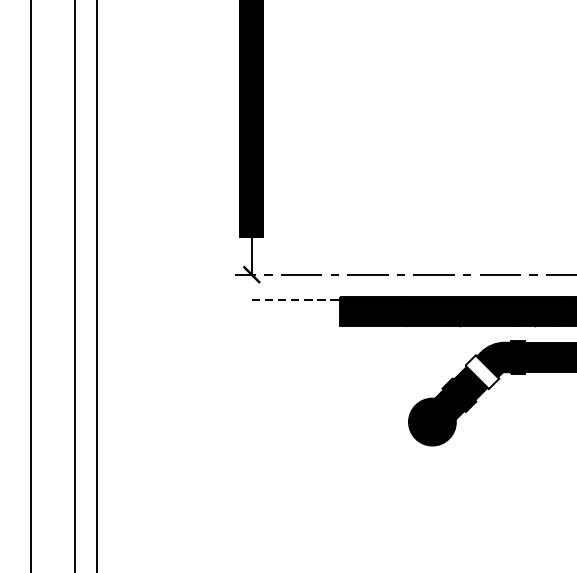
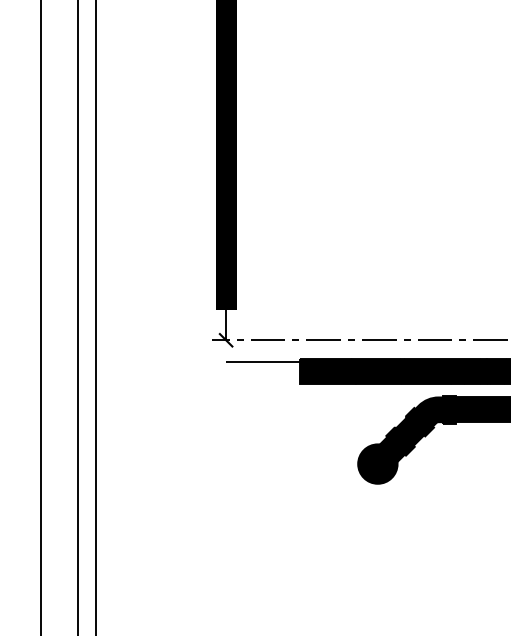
line: (296, 299) -> (263, 361), dashed -> solid
fill: (481, 371) -> (419, 421), added

